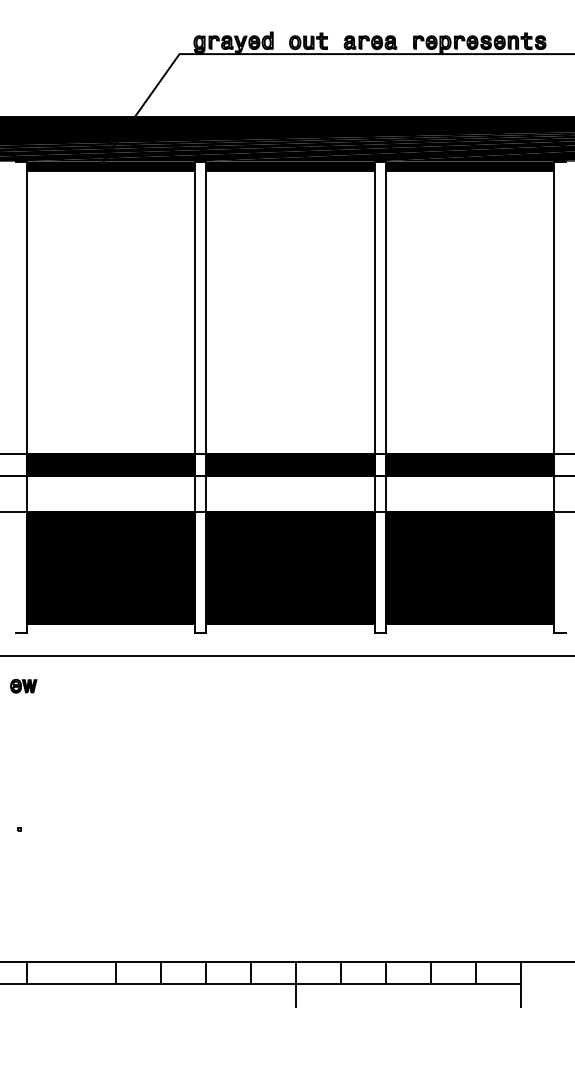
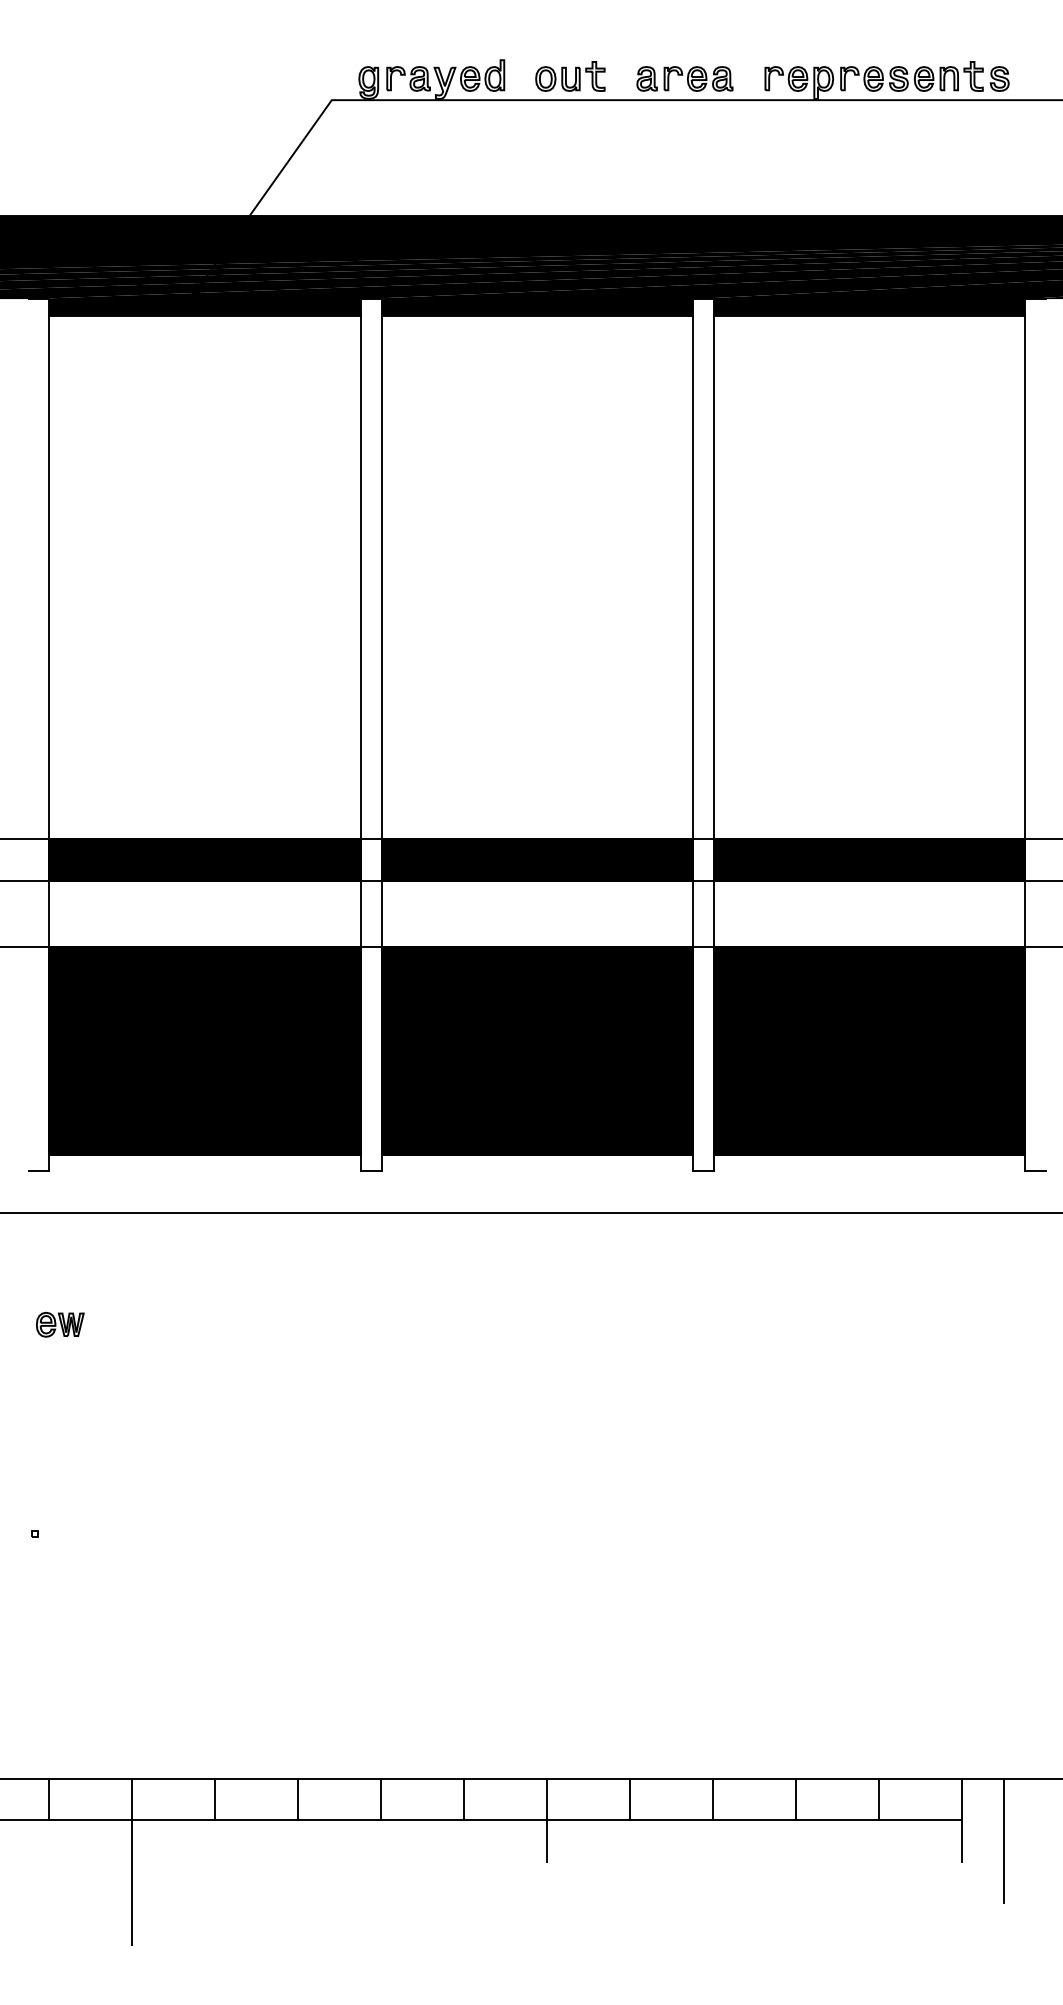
part: (23, 685) -> (59, 1323), moved
line: (542, 995) -> (1003, 1841), added
line: (71, 1006) -> (132, 1861), added

